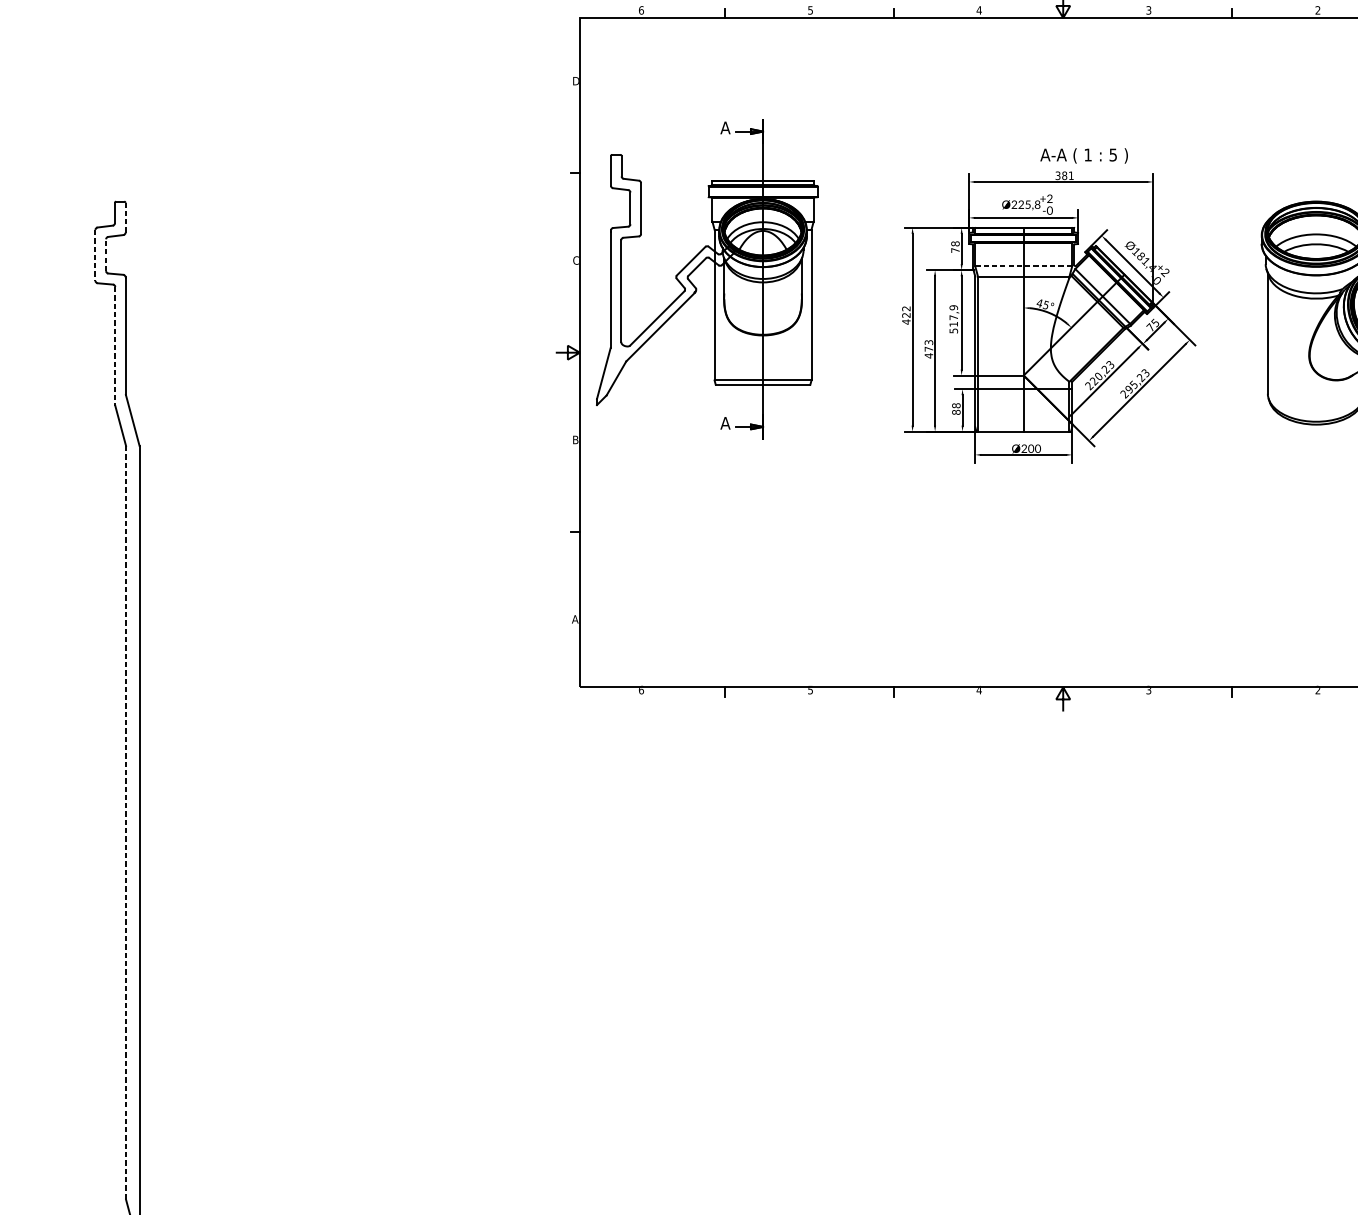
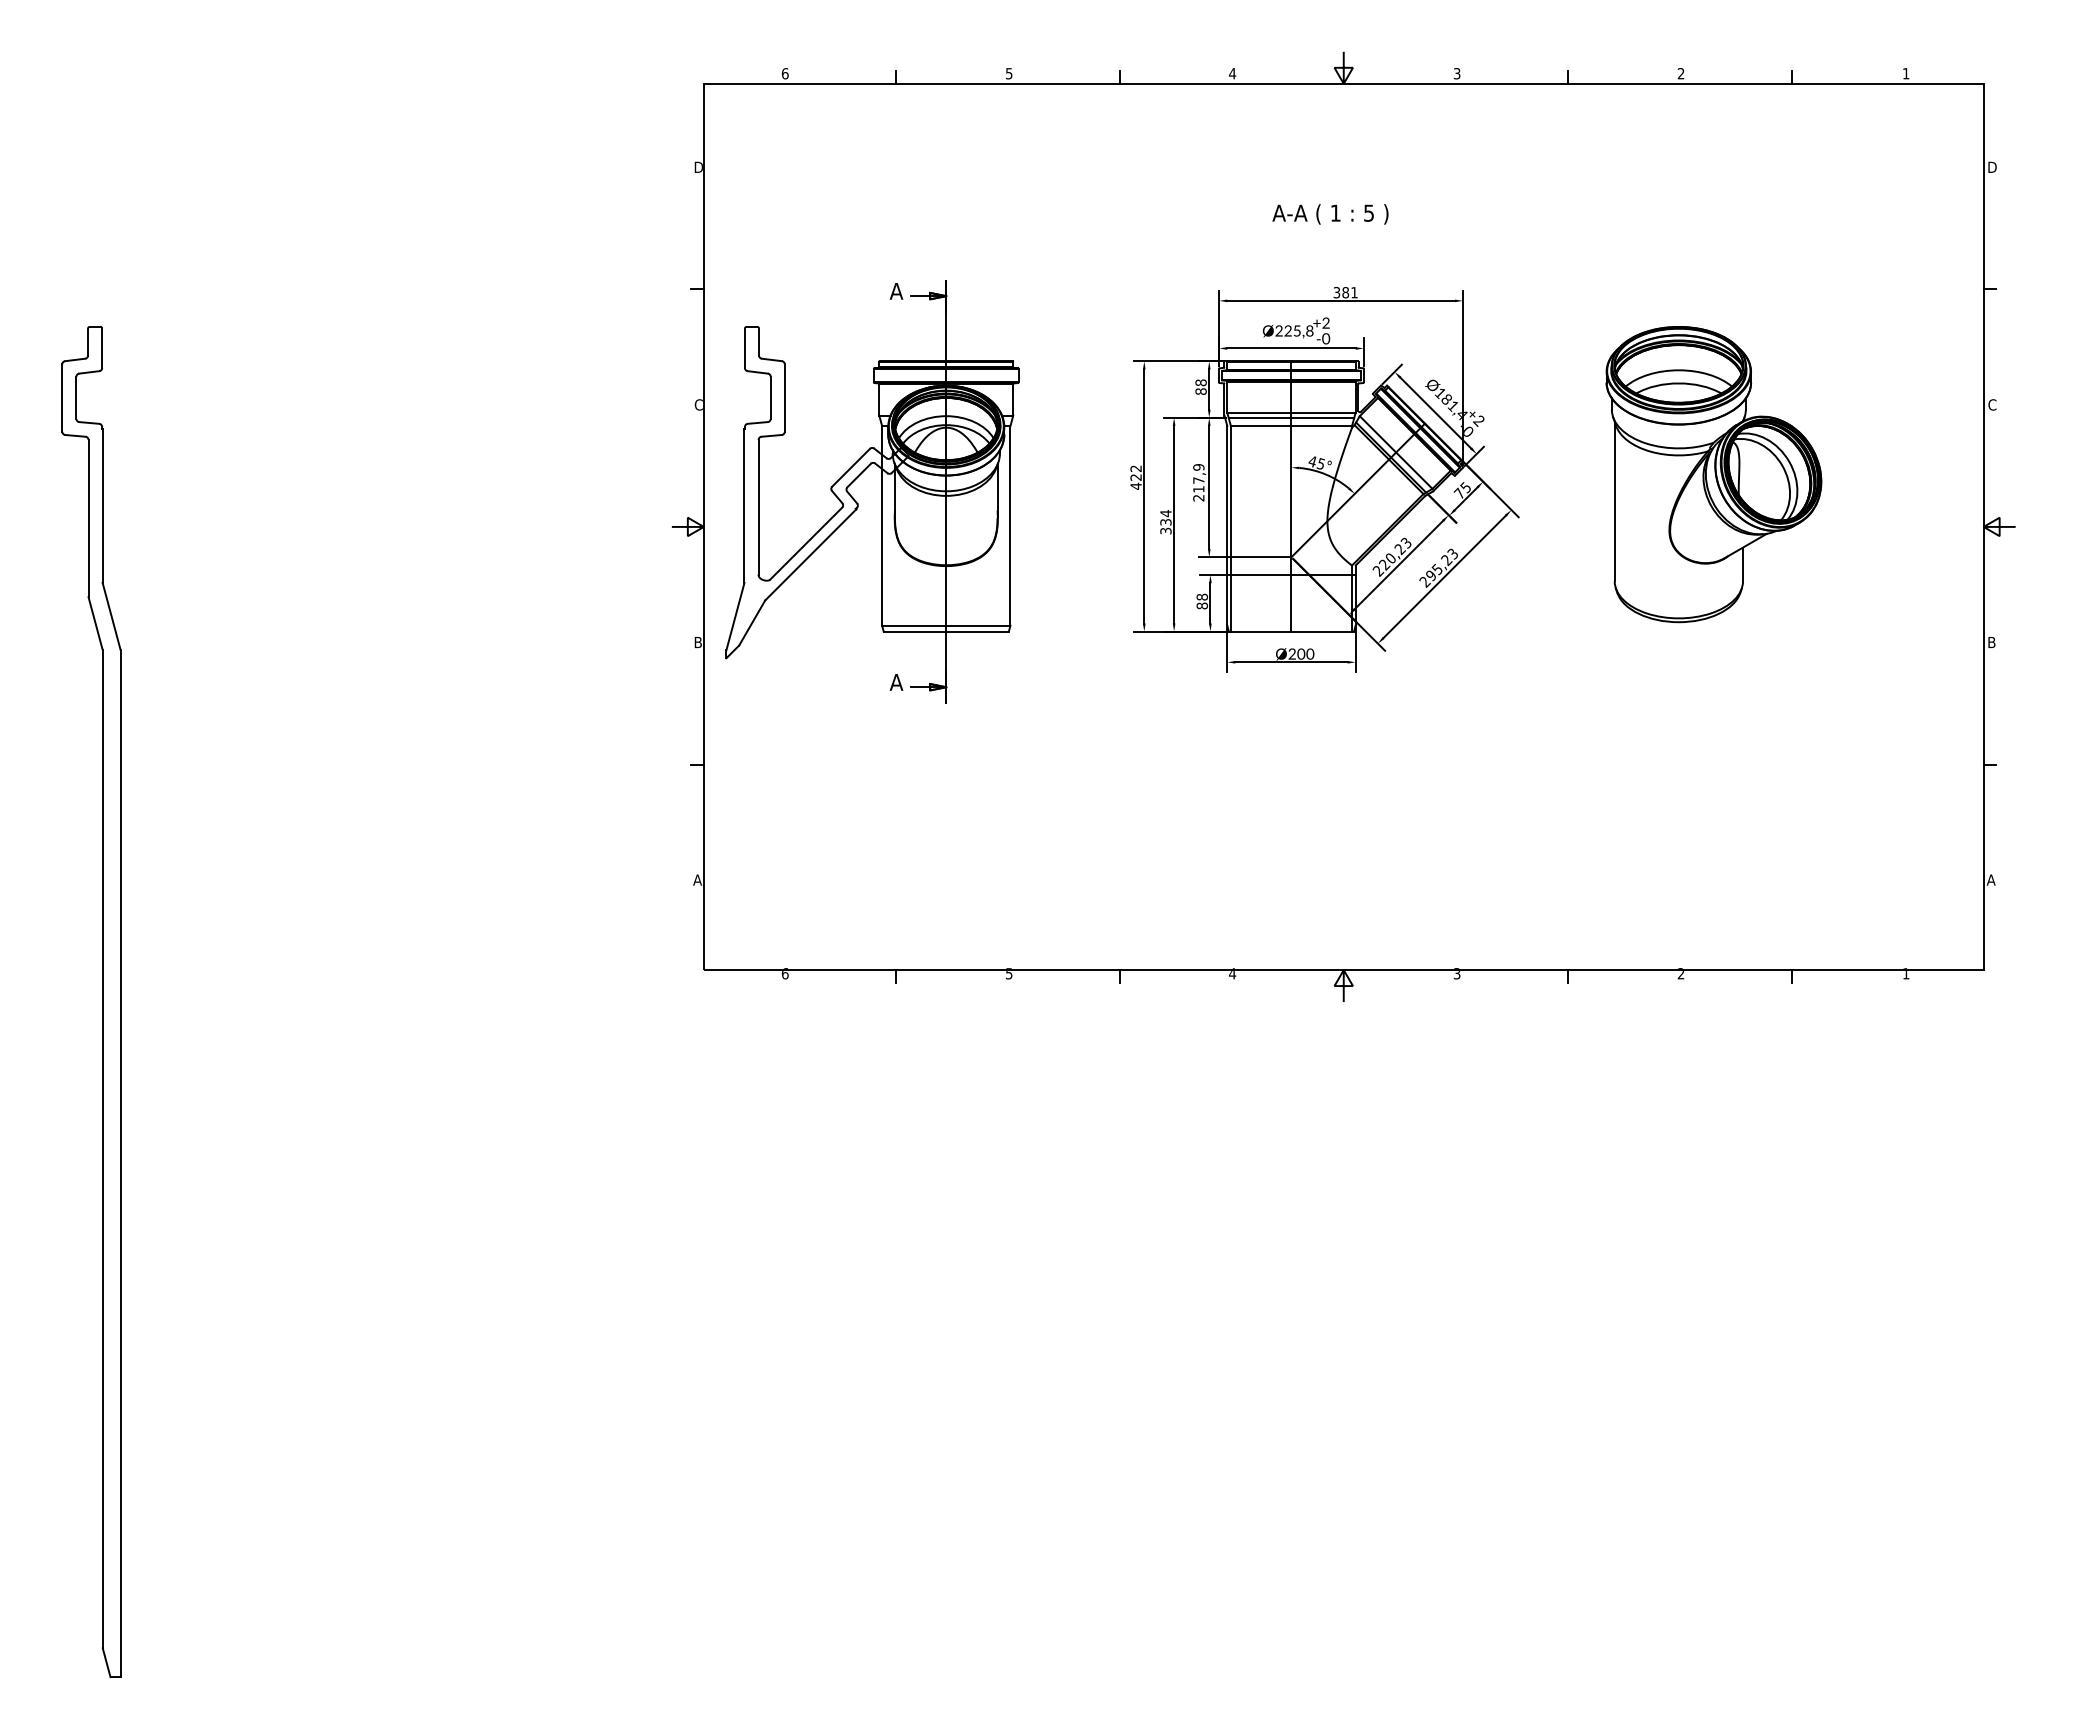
text: (1084, 156) -> (1330, 214), moved
line: (125, 217) -> (102, 348), dashed -> solid
text: (955, 250) -> (1200, 391), 78 -> 88
line: (106, 254) -> (76, 397), dashed -> solid
line: (95, 255) -> (62, 398), dashed -> solid
line: (1023, 266) -> (1291, 412), dashed -> solid
line: (1023, 270) -> (1291, 417), added
part: (714, 279) -> (881, 491), moved
text: (953, 331) -> (1198, 498), 517,9 -> 217,9
line: (115, 346) -> (88, 518), dashed -> solid
text: (928, 349) -> (1165, 522), 473 -> 334
line: (125, 822) -> (102, 1149), dashed -> solid

